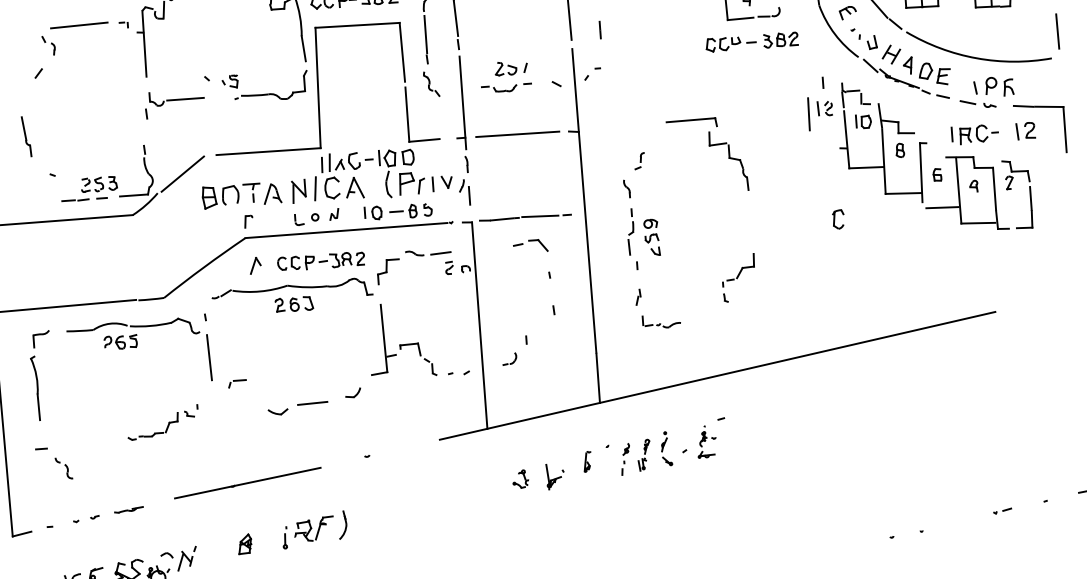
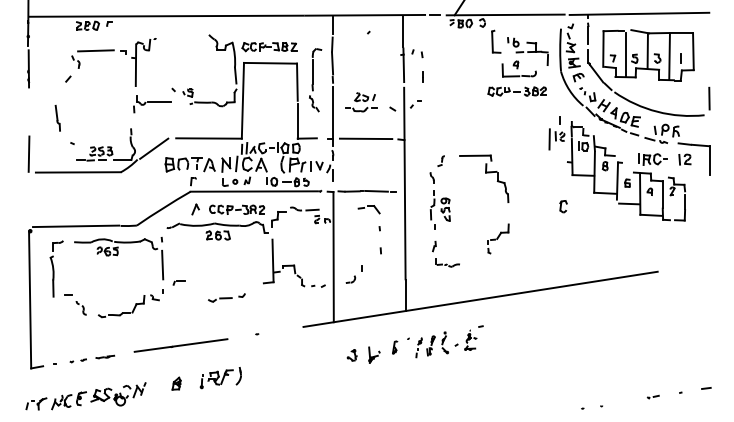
part: (707, 155) -> (484, 178), moved
part: (314, 401) -> (226, 297), size x0.62
part: (162, 422) -> (130, 303), size x1.43
part: (54, 463) -> (75, 304), moved

